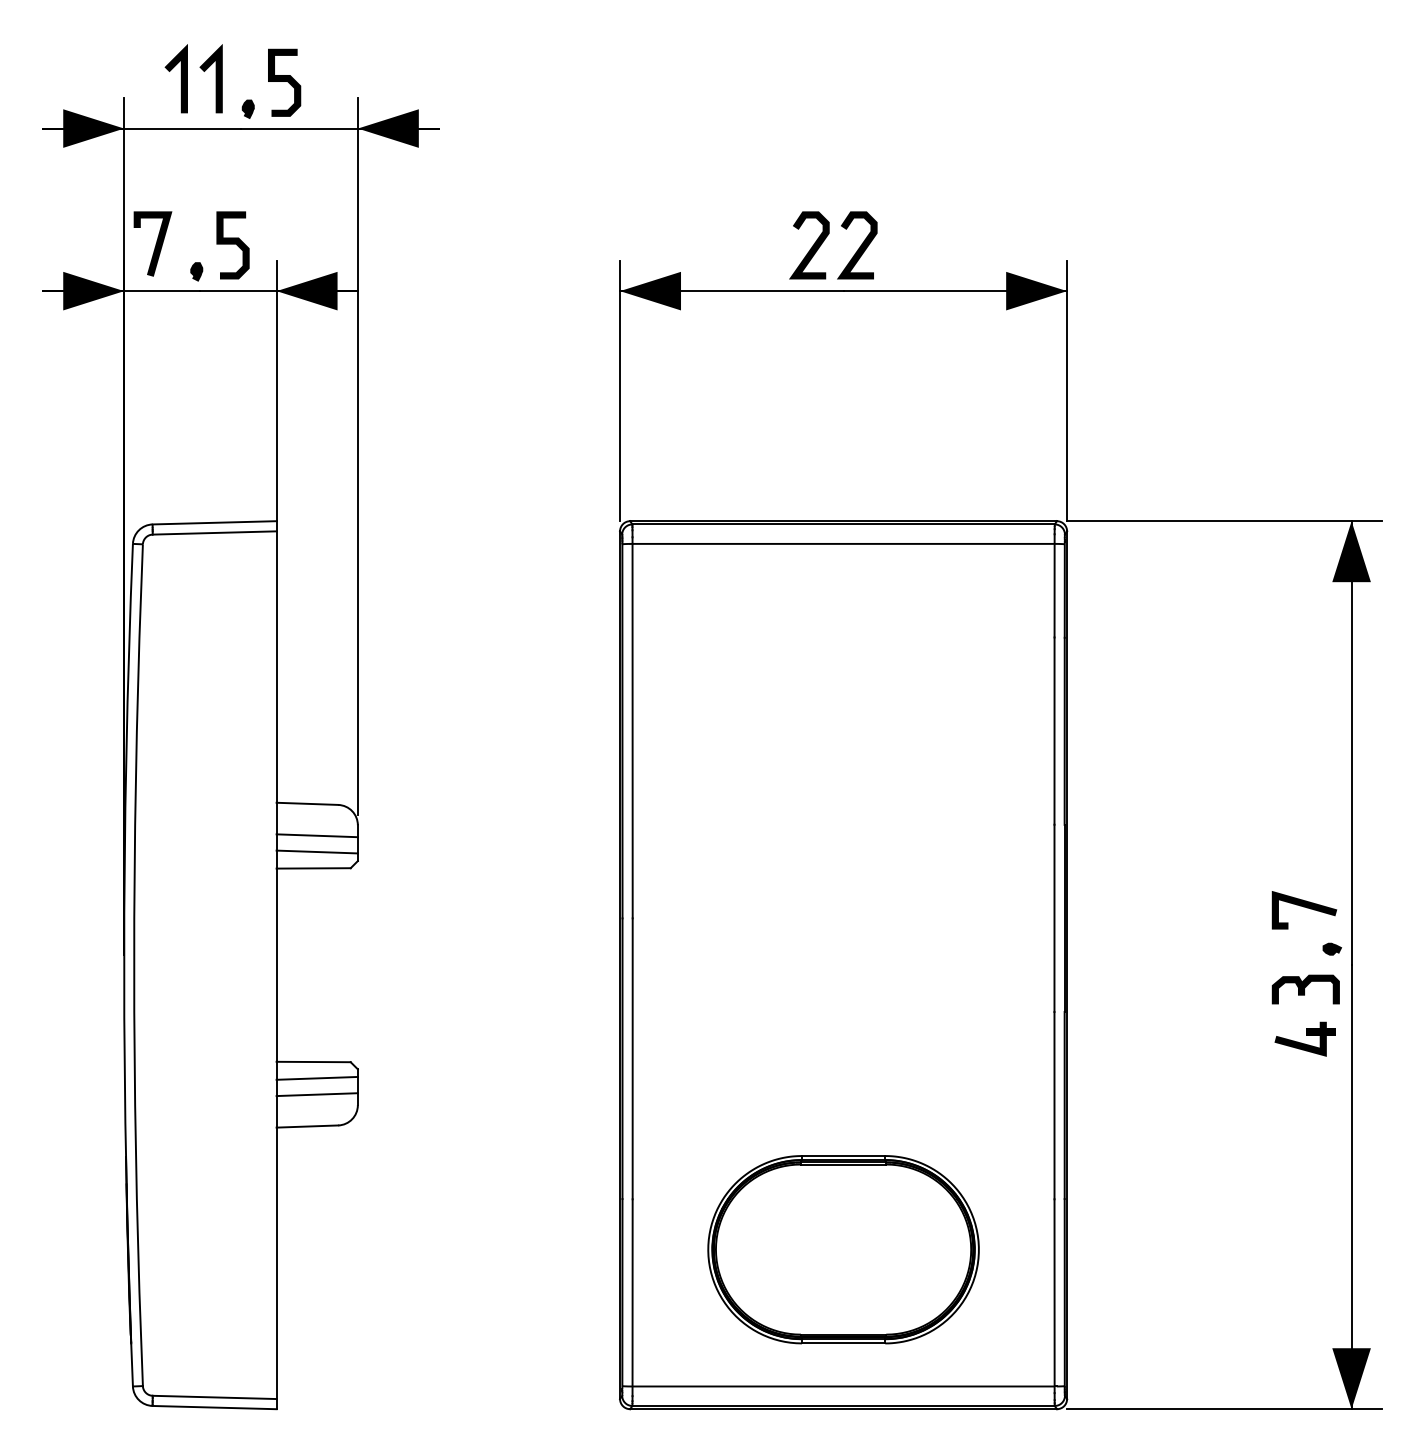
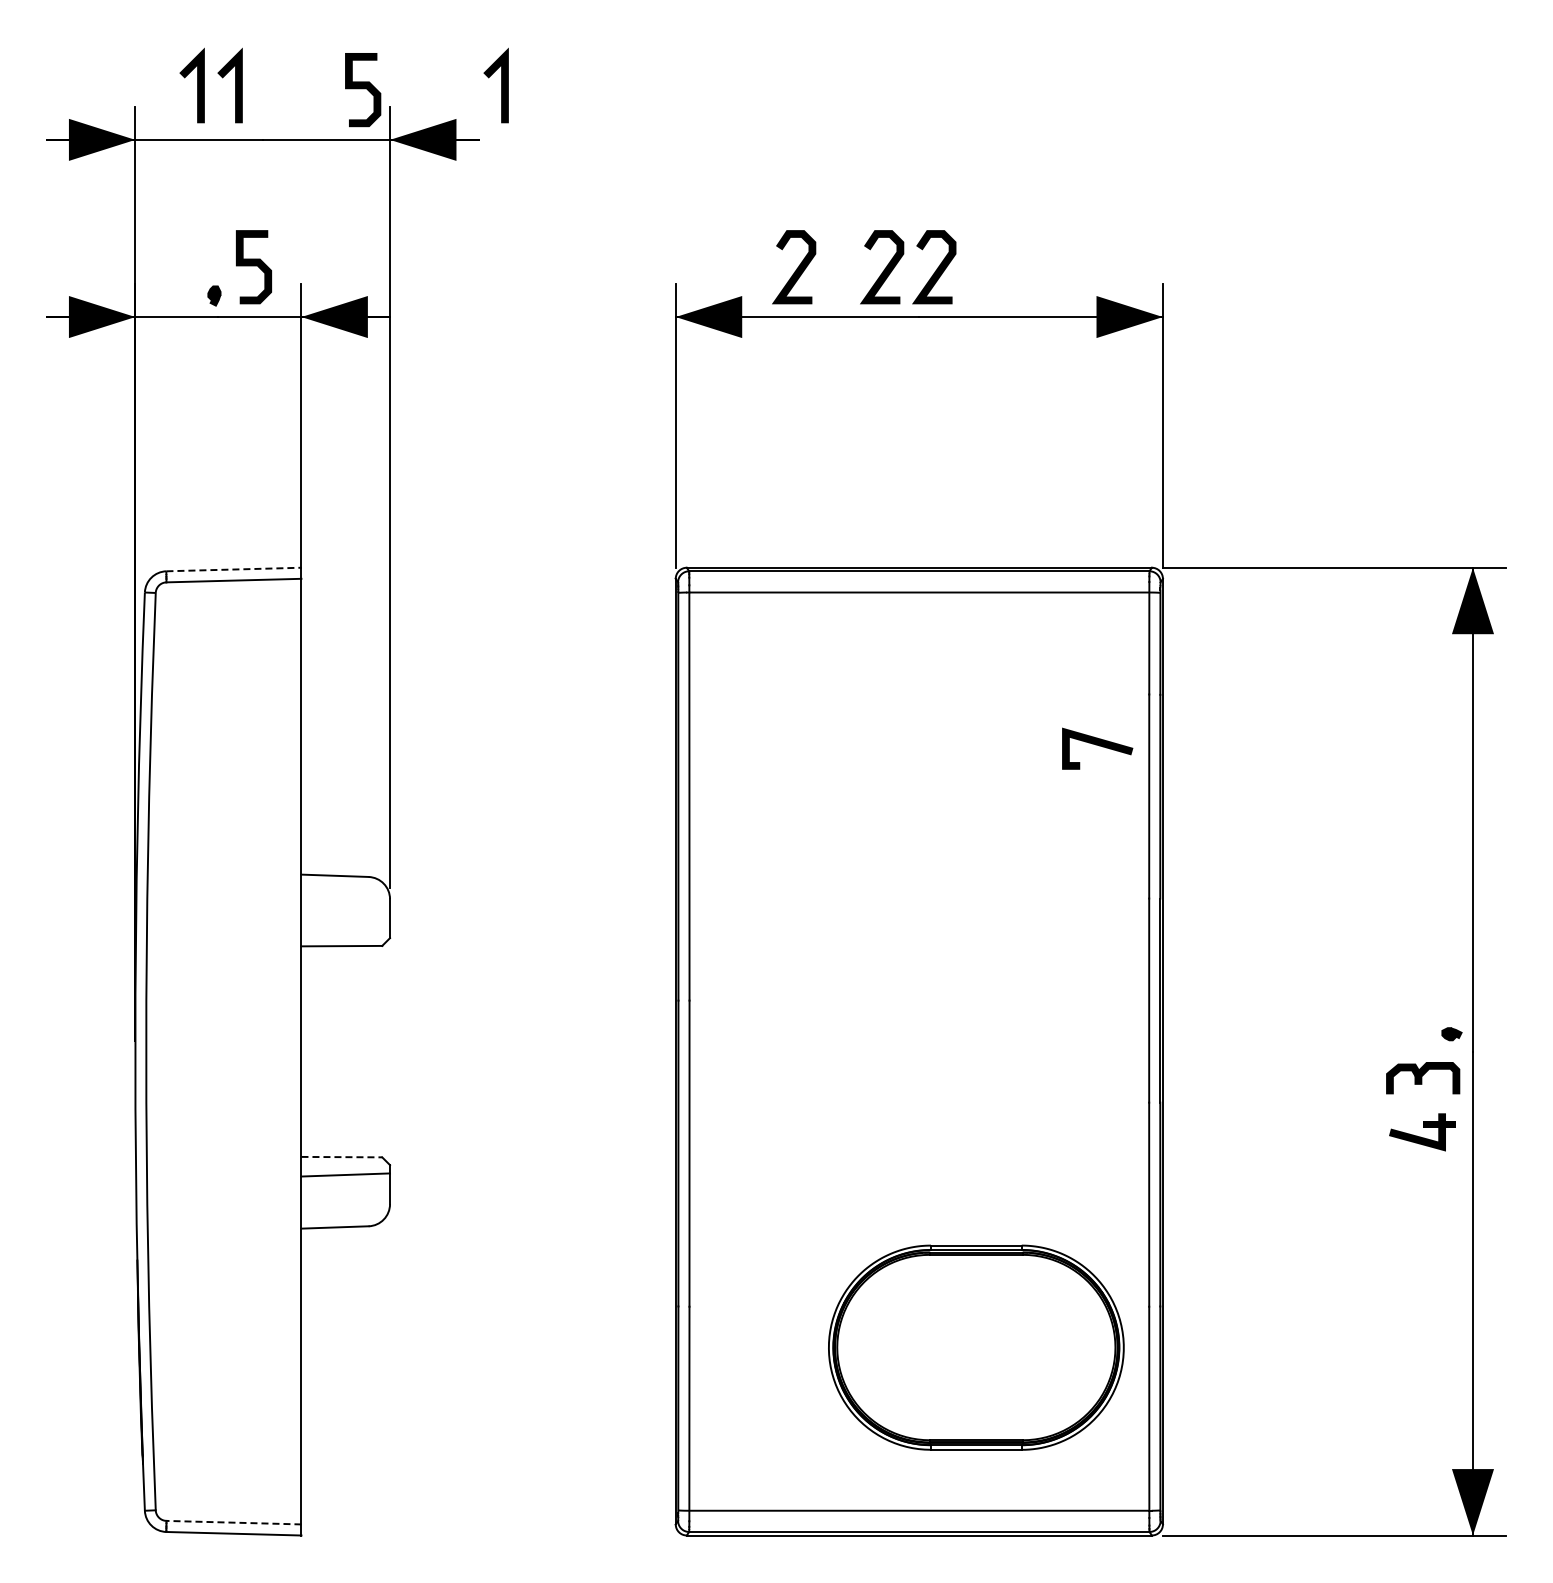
line: (460, 78) -> (501, 85), added
curve: (284, 82) -> (363, 89), moved
part: (248, 108) -> (270, 118), removed
line: (155, 243) -> (169, 265), removed
curve: (730, 246) -> (796, 268), added
line: (214, 522) -> (233, 569), solid -> dashed
line: (317, 835) -> (345, 910), removed
line: (317, 851) -> (345, 927), removed
line: (1306, 908) -> (1099, 746), moved
line: (314, 1062) -> (342, 1157), solid -> dashed
line: (317, 1094) -> (345, 1192), removed
part: (843, 1249) -> (976, 1347), moved
line: (214, 1397) -> (233, 1522), solid -> dashed

